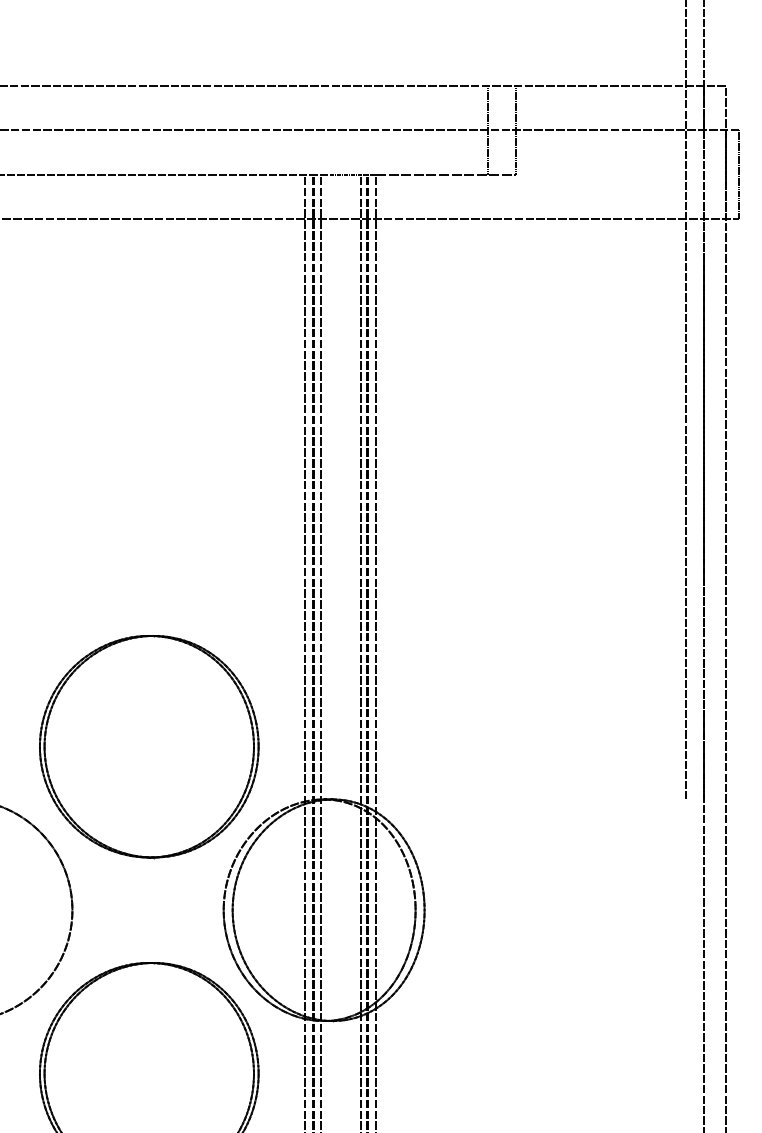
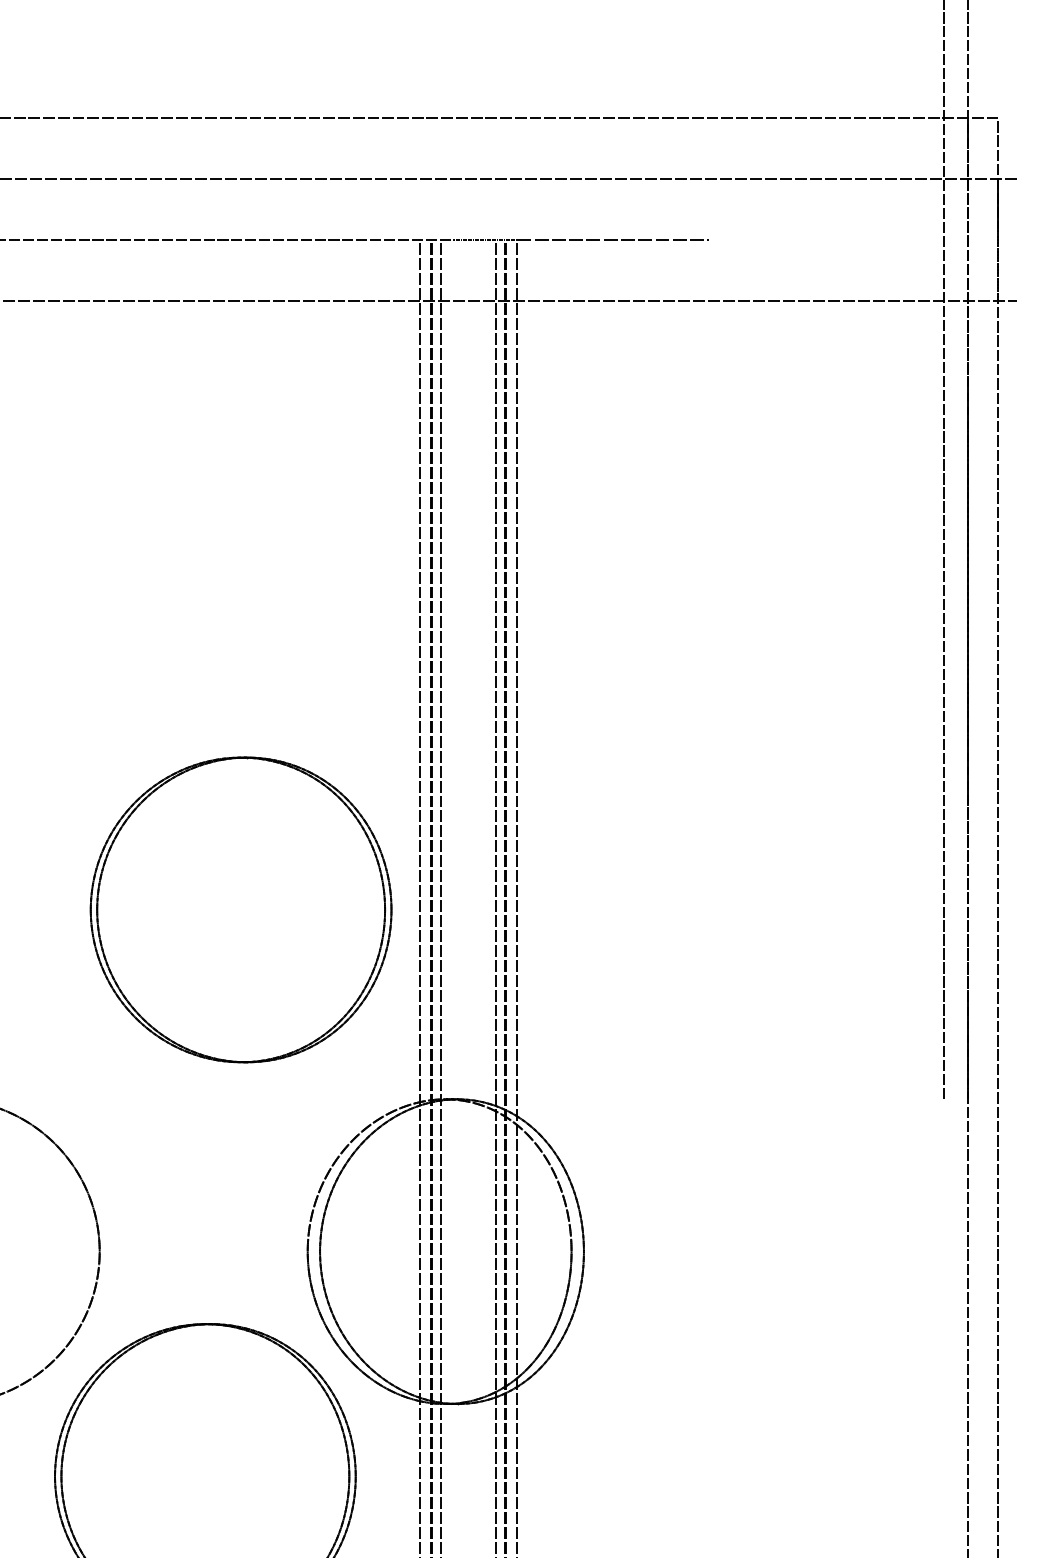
line: (488, 130) -> (671, 179), removed
line: (515, 130) -> (708, 179), removed
line: (739, 174) -> (1016, 240), removed
part: (149, 747) -> (241, 911), moved

